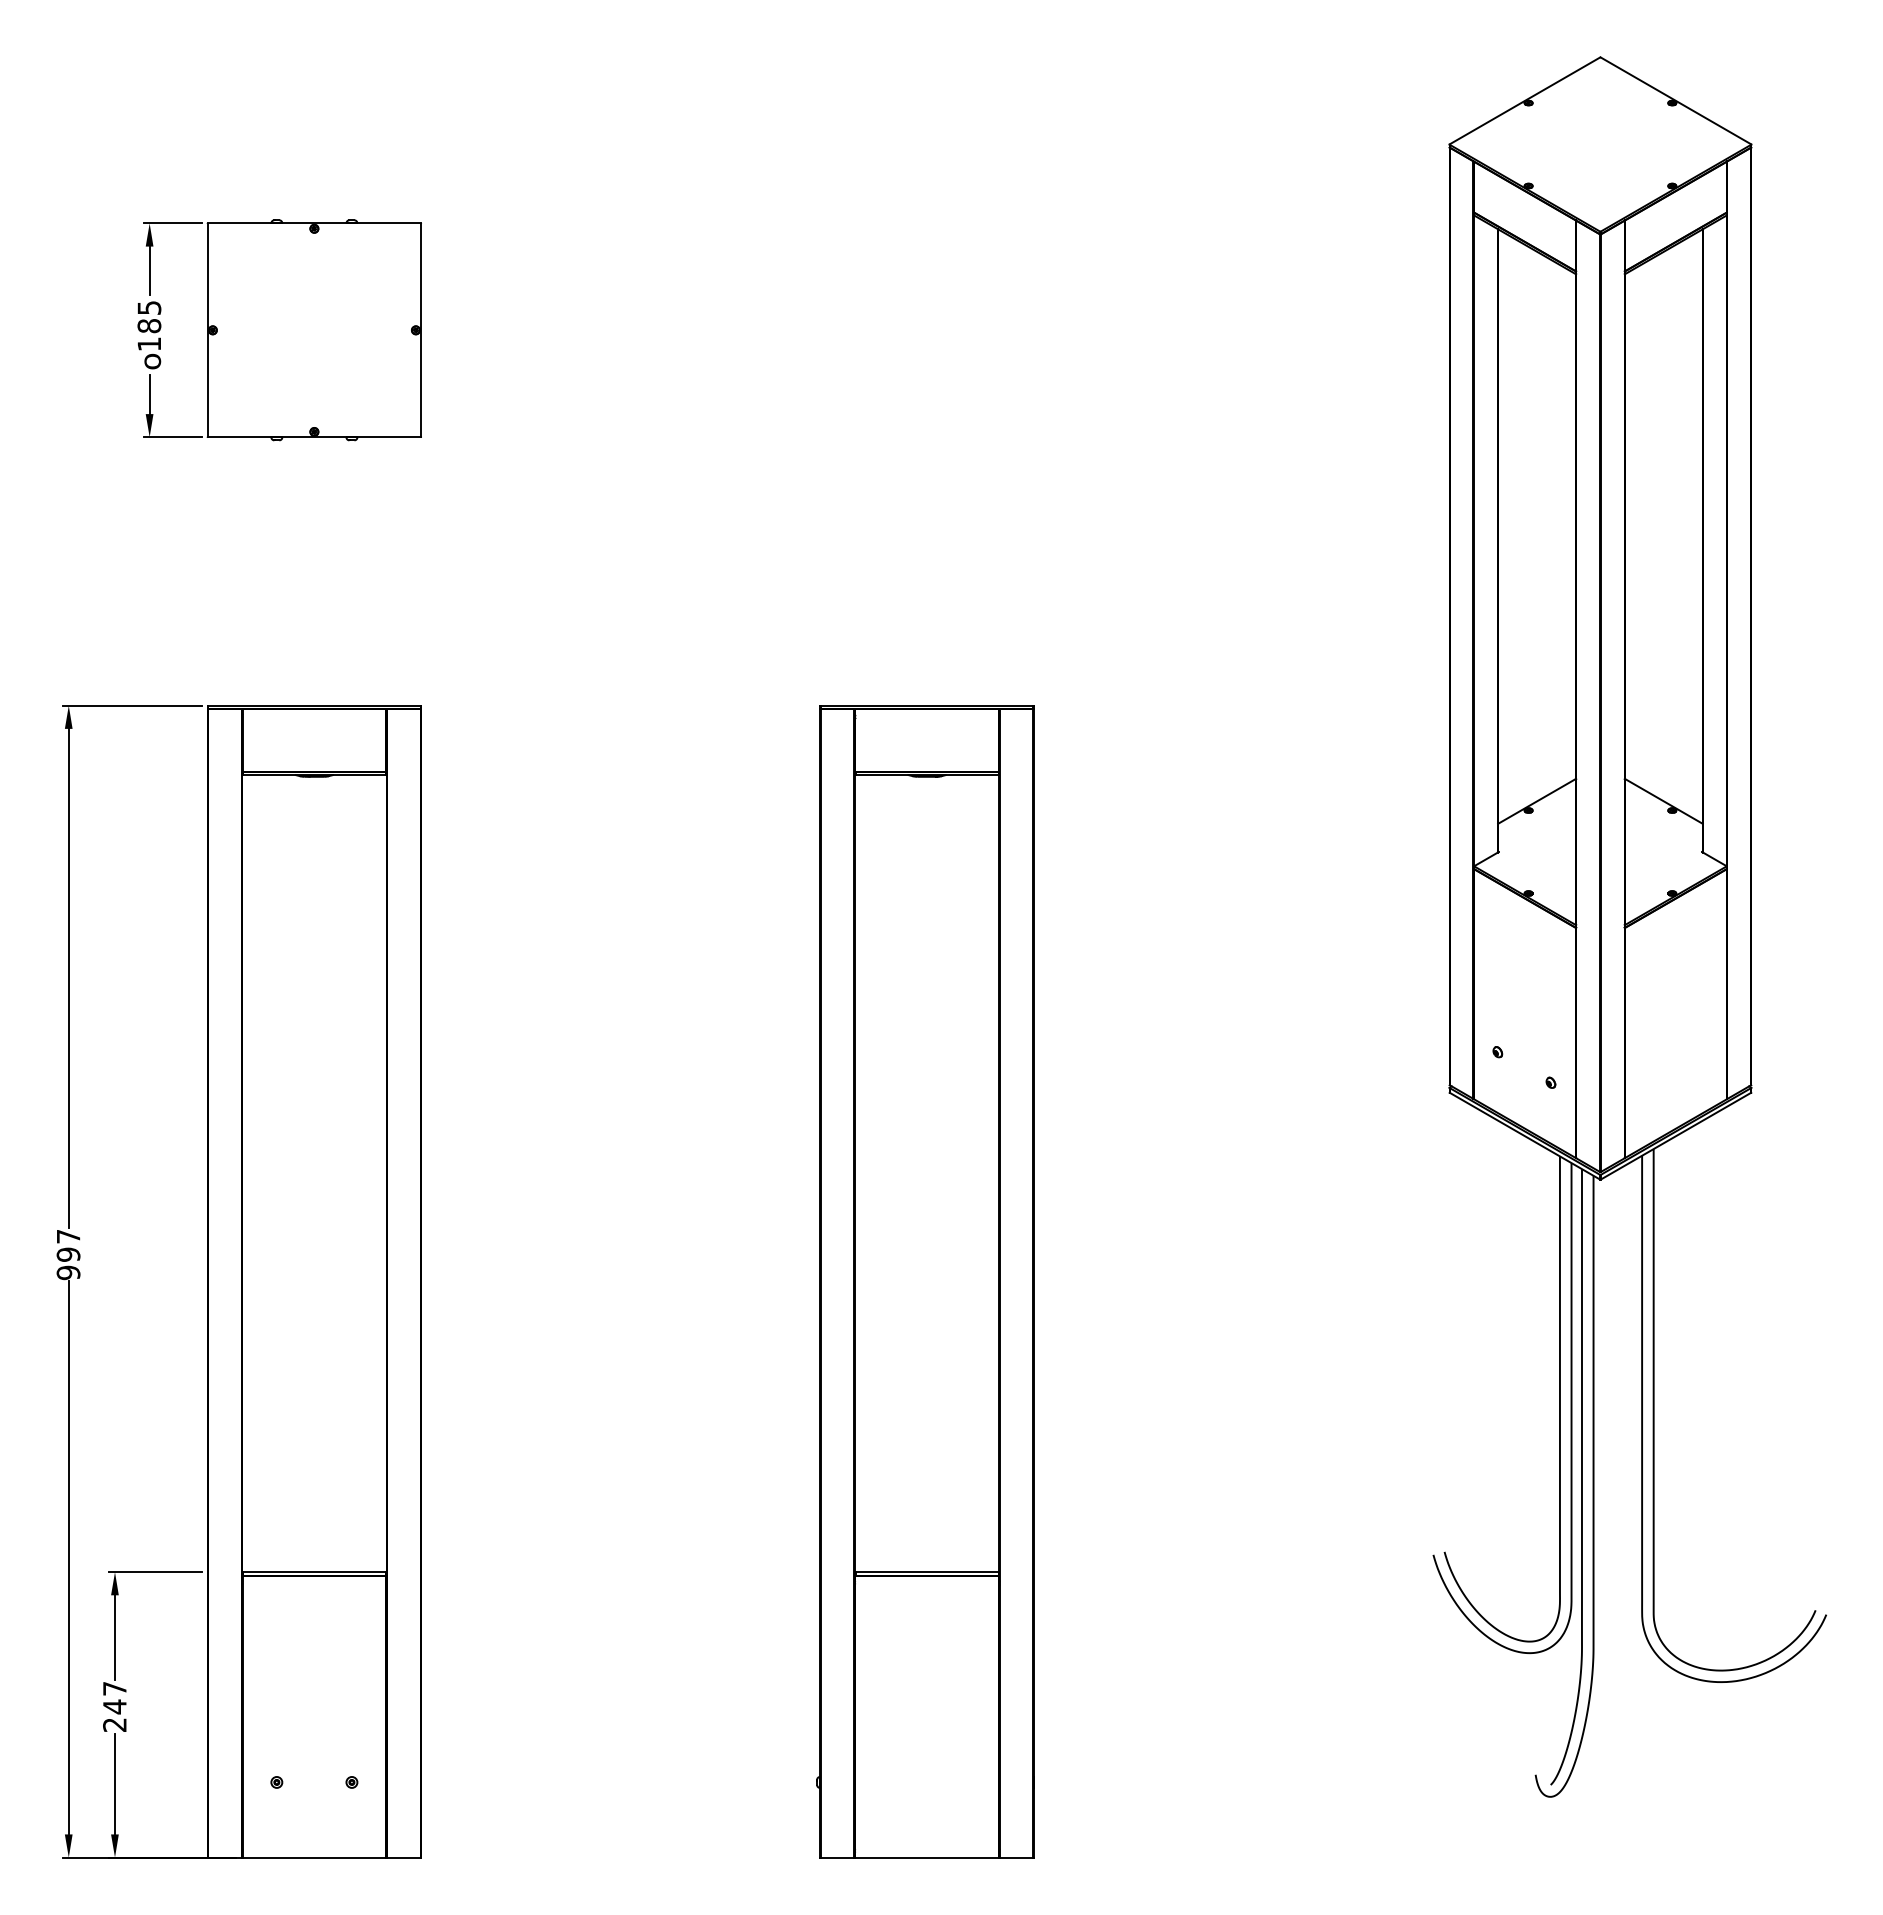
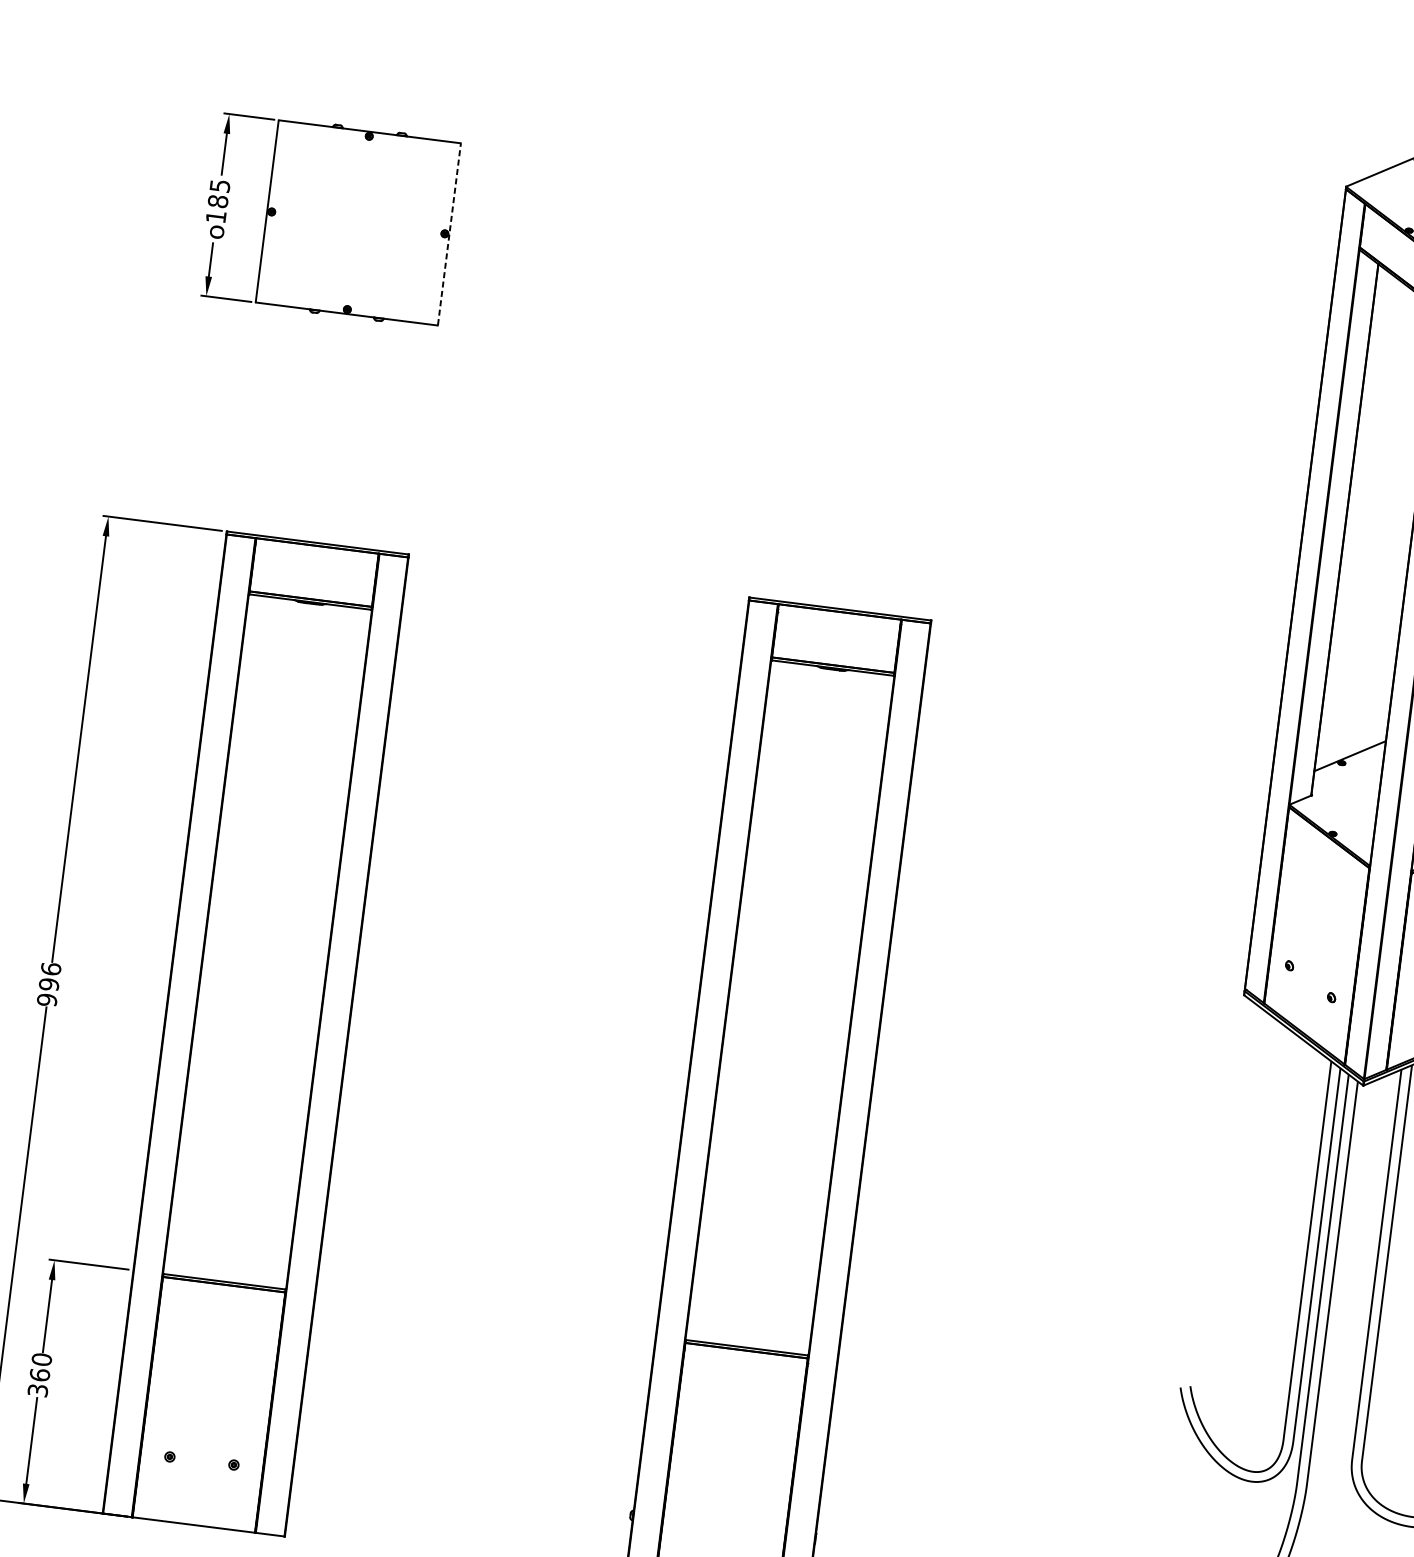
line: (421, 329) -> (449, 233), solid -> dashed
text: (68, 1236) -> (51, 969), 997 -> 996
text: (114, 1706) -> (39, 1374), 247 -> 360

